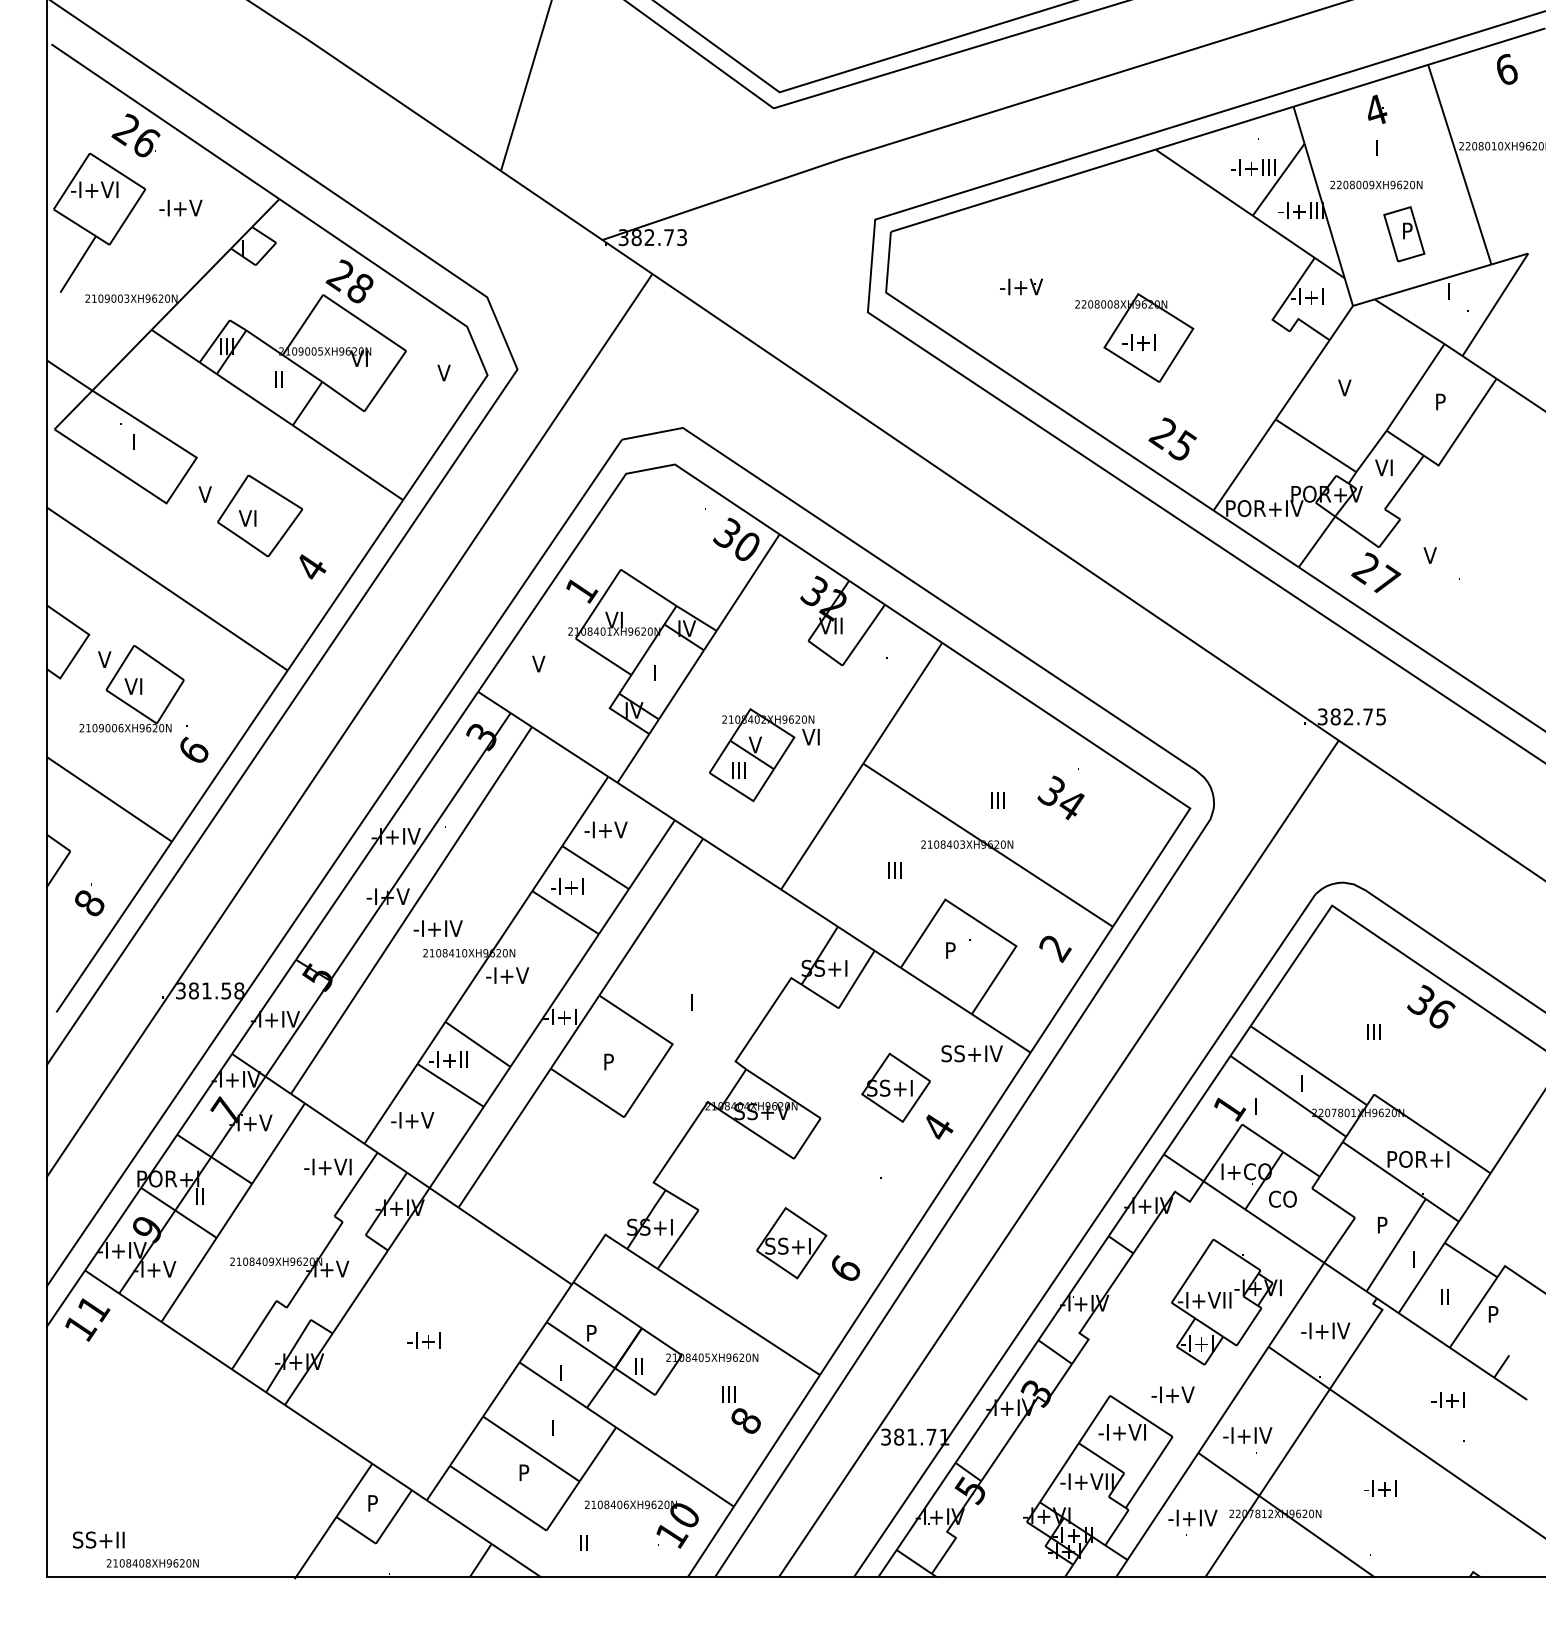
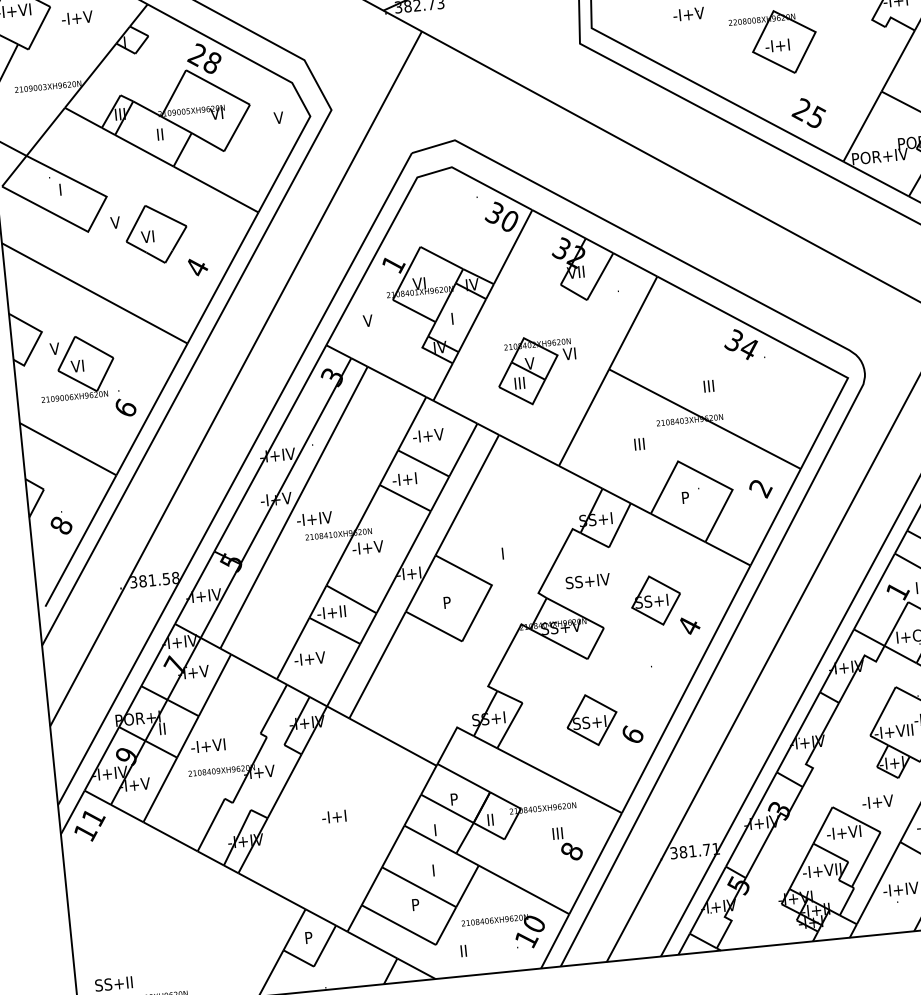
text: (1060, 797) -> (740, 344), moved
text: (971, 1053) -> (587, 581), moved
text: (327, 1166) -> (207, 745), moved

